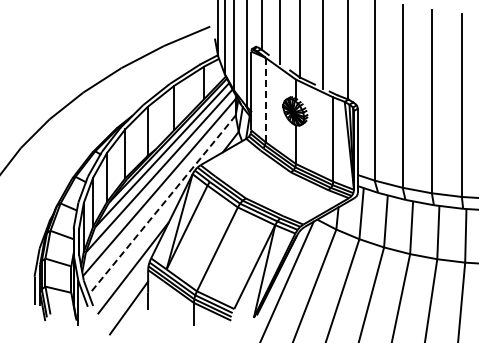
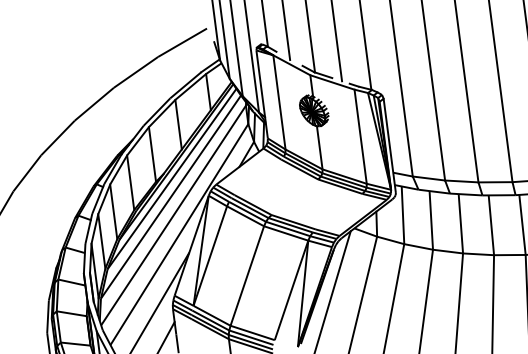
line: (265, 99) -> (279, 101), dashed -> solid
line: (161, 205) -> (178, 235), dashed -> solid

